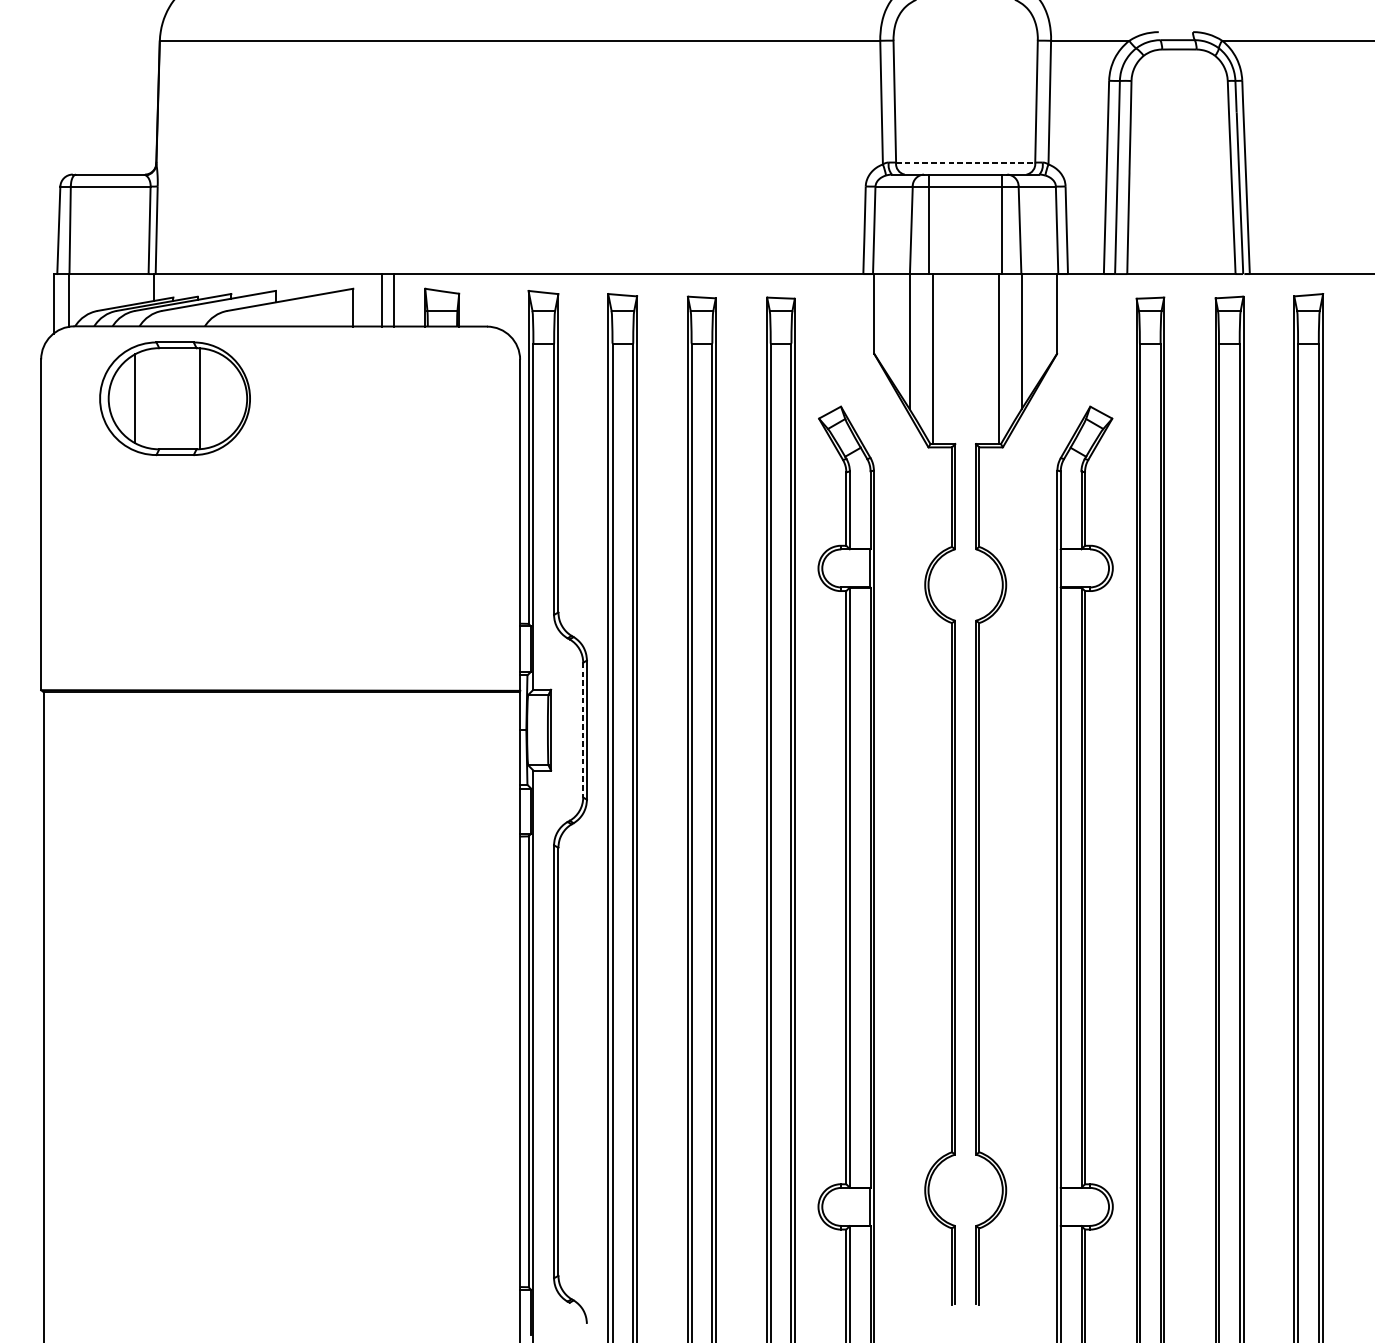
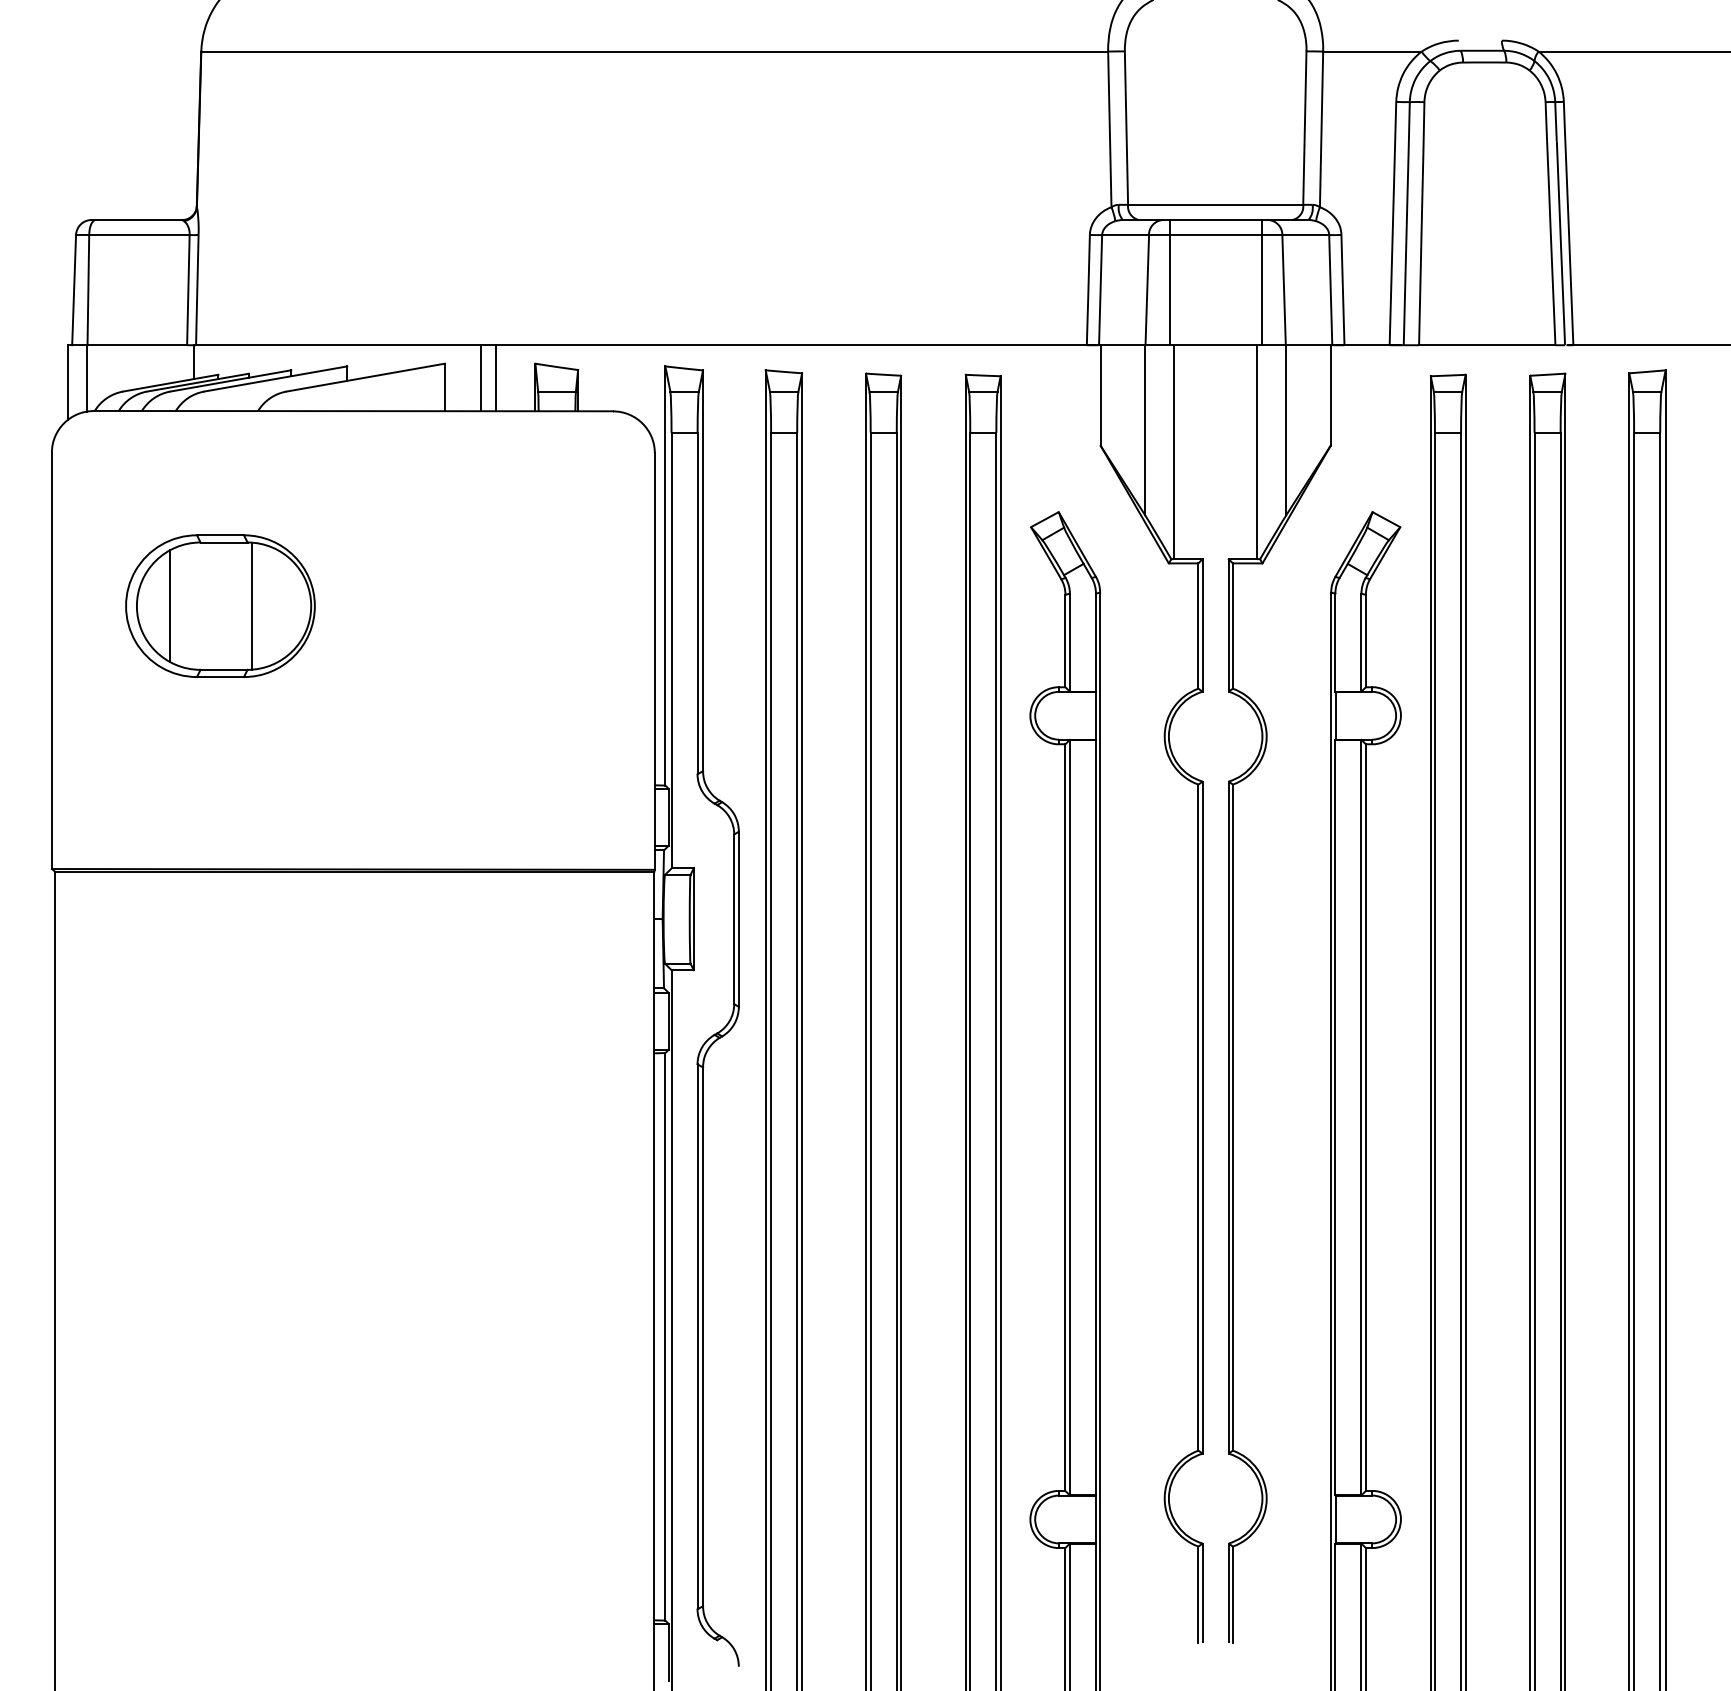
line: (965, 162) -> (1215, 204), dashed -> solid
part: (175, 399) -> (220, 606), moved
line: (583, 730) -> (734, 919), dashed -> solid

